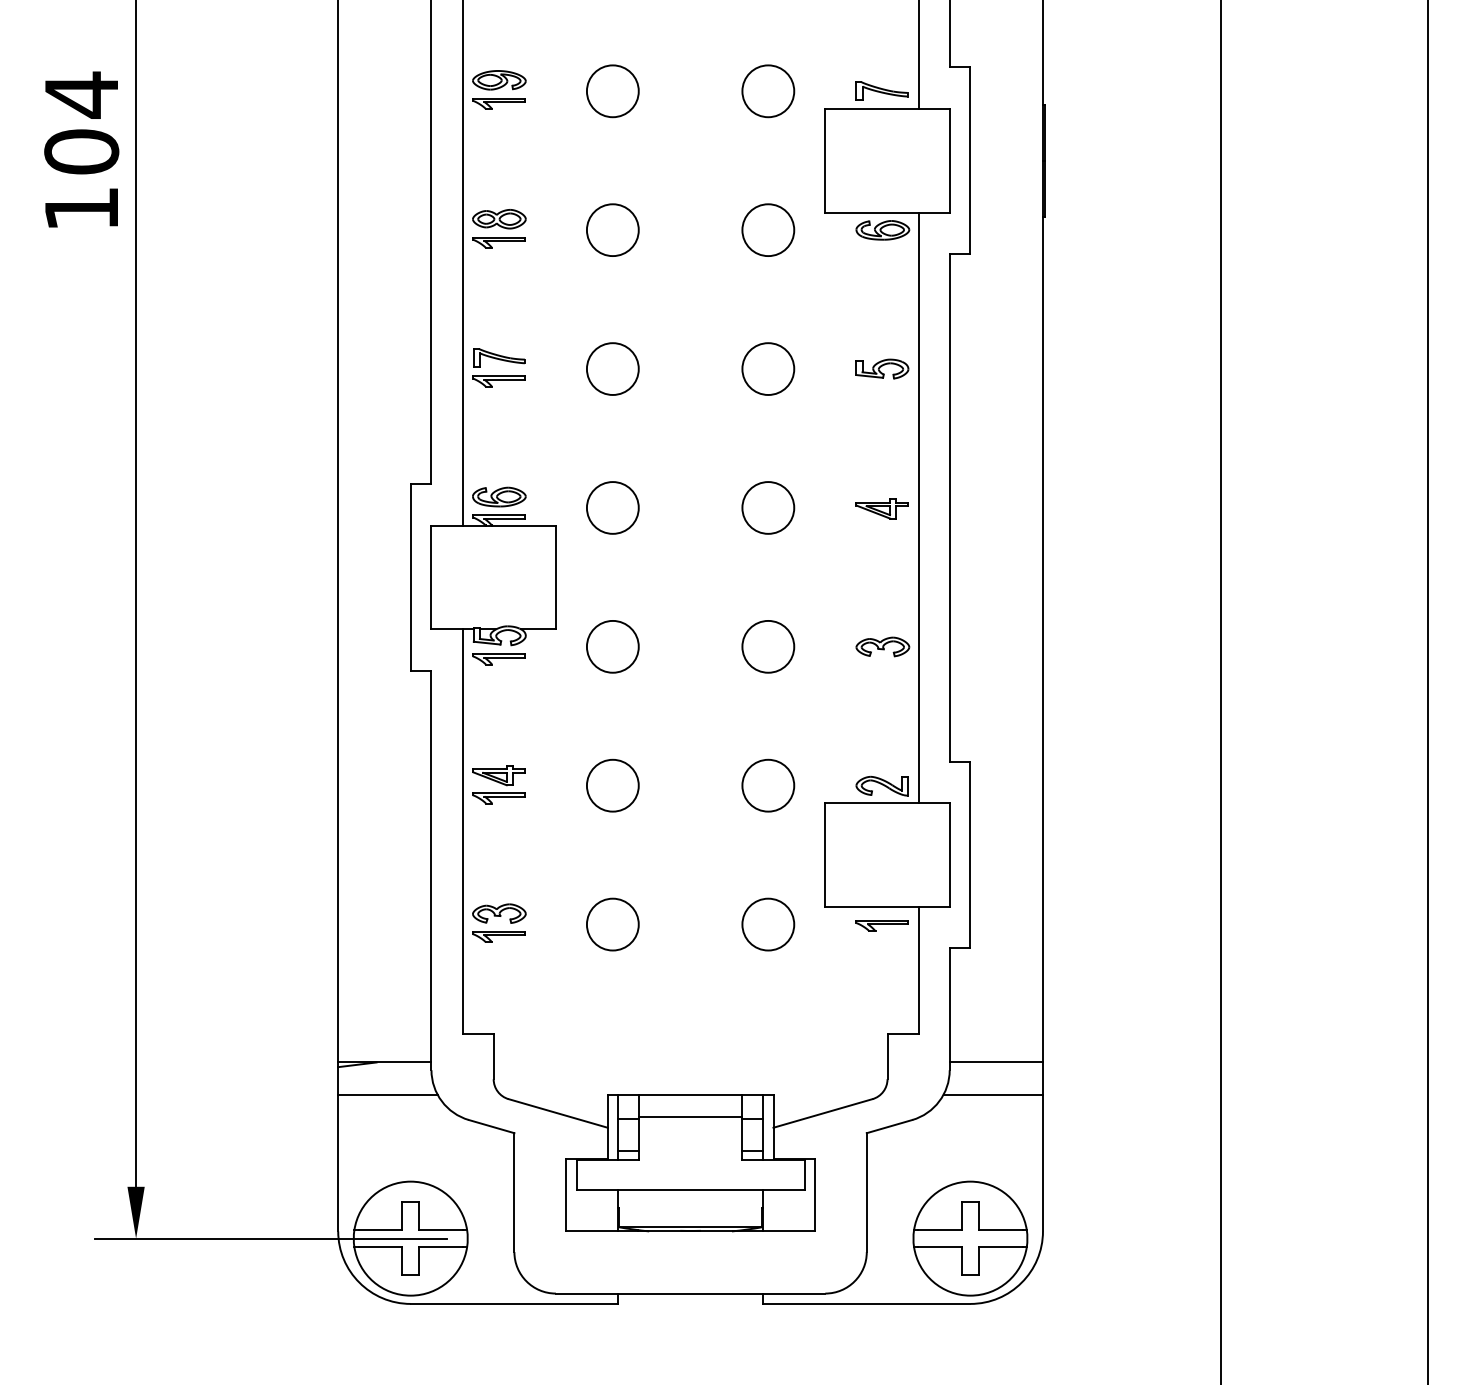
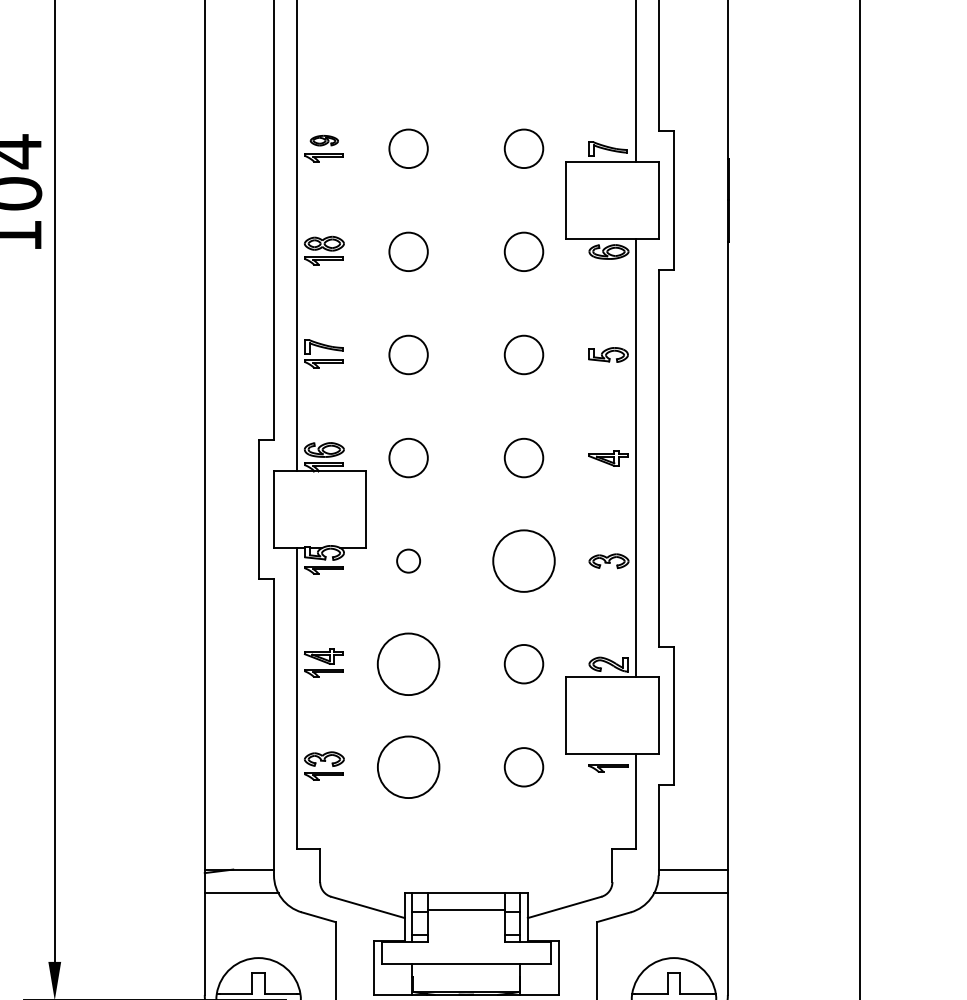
part: (499, 80) -> (324, 140), size x0.7
circle: (612, 646) -> (408, 560), size x0.6
circle: (768, 646) -> (524, 560), size x1.6
circle: (612, 785) -> (408, 664), size x1.6
circle: (612, 924) -> (408, 767), size x1.6

